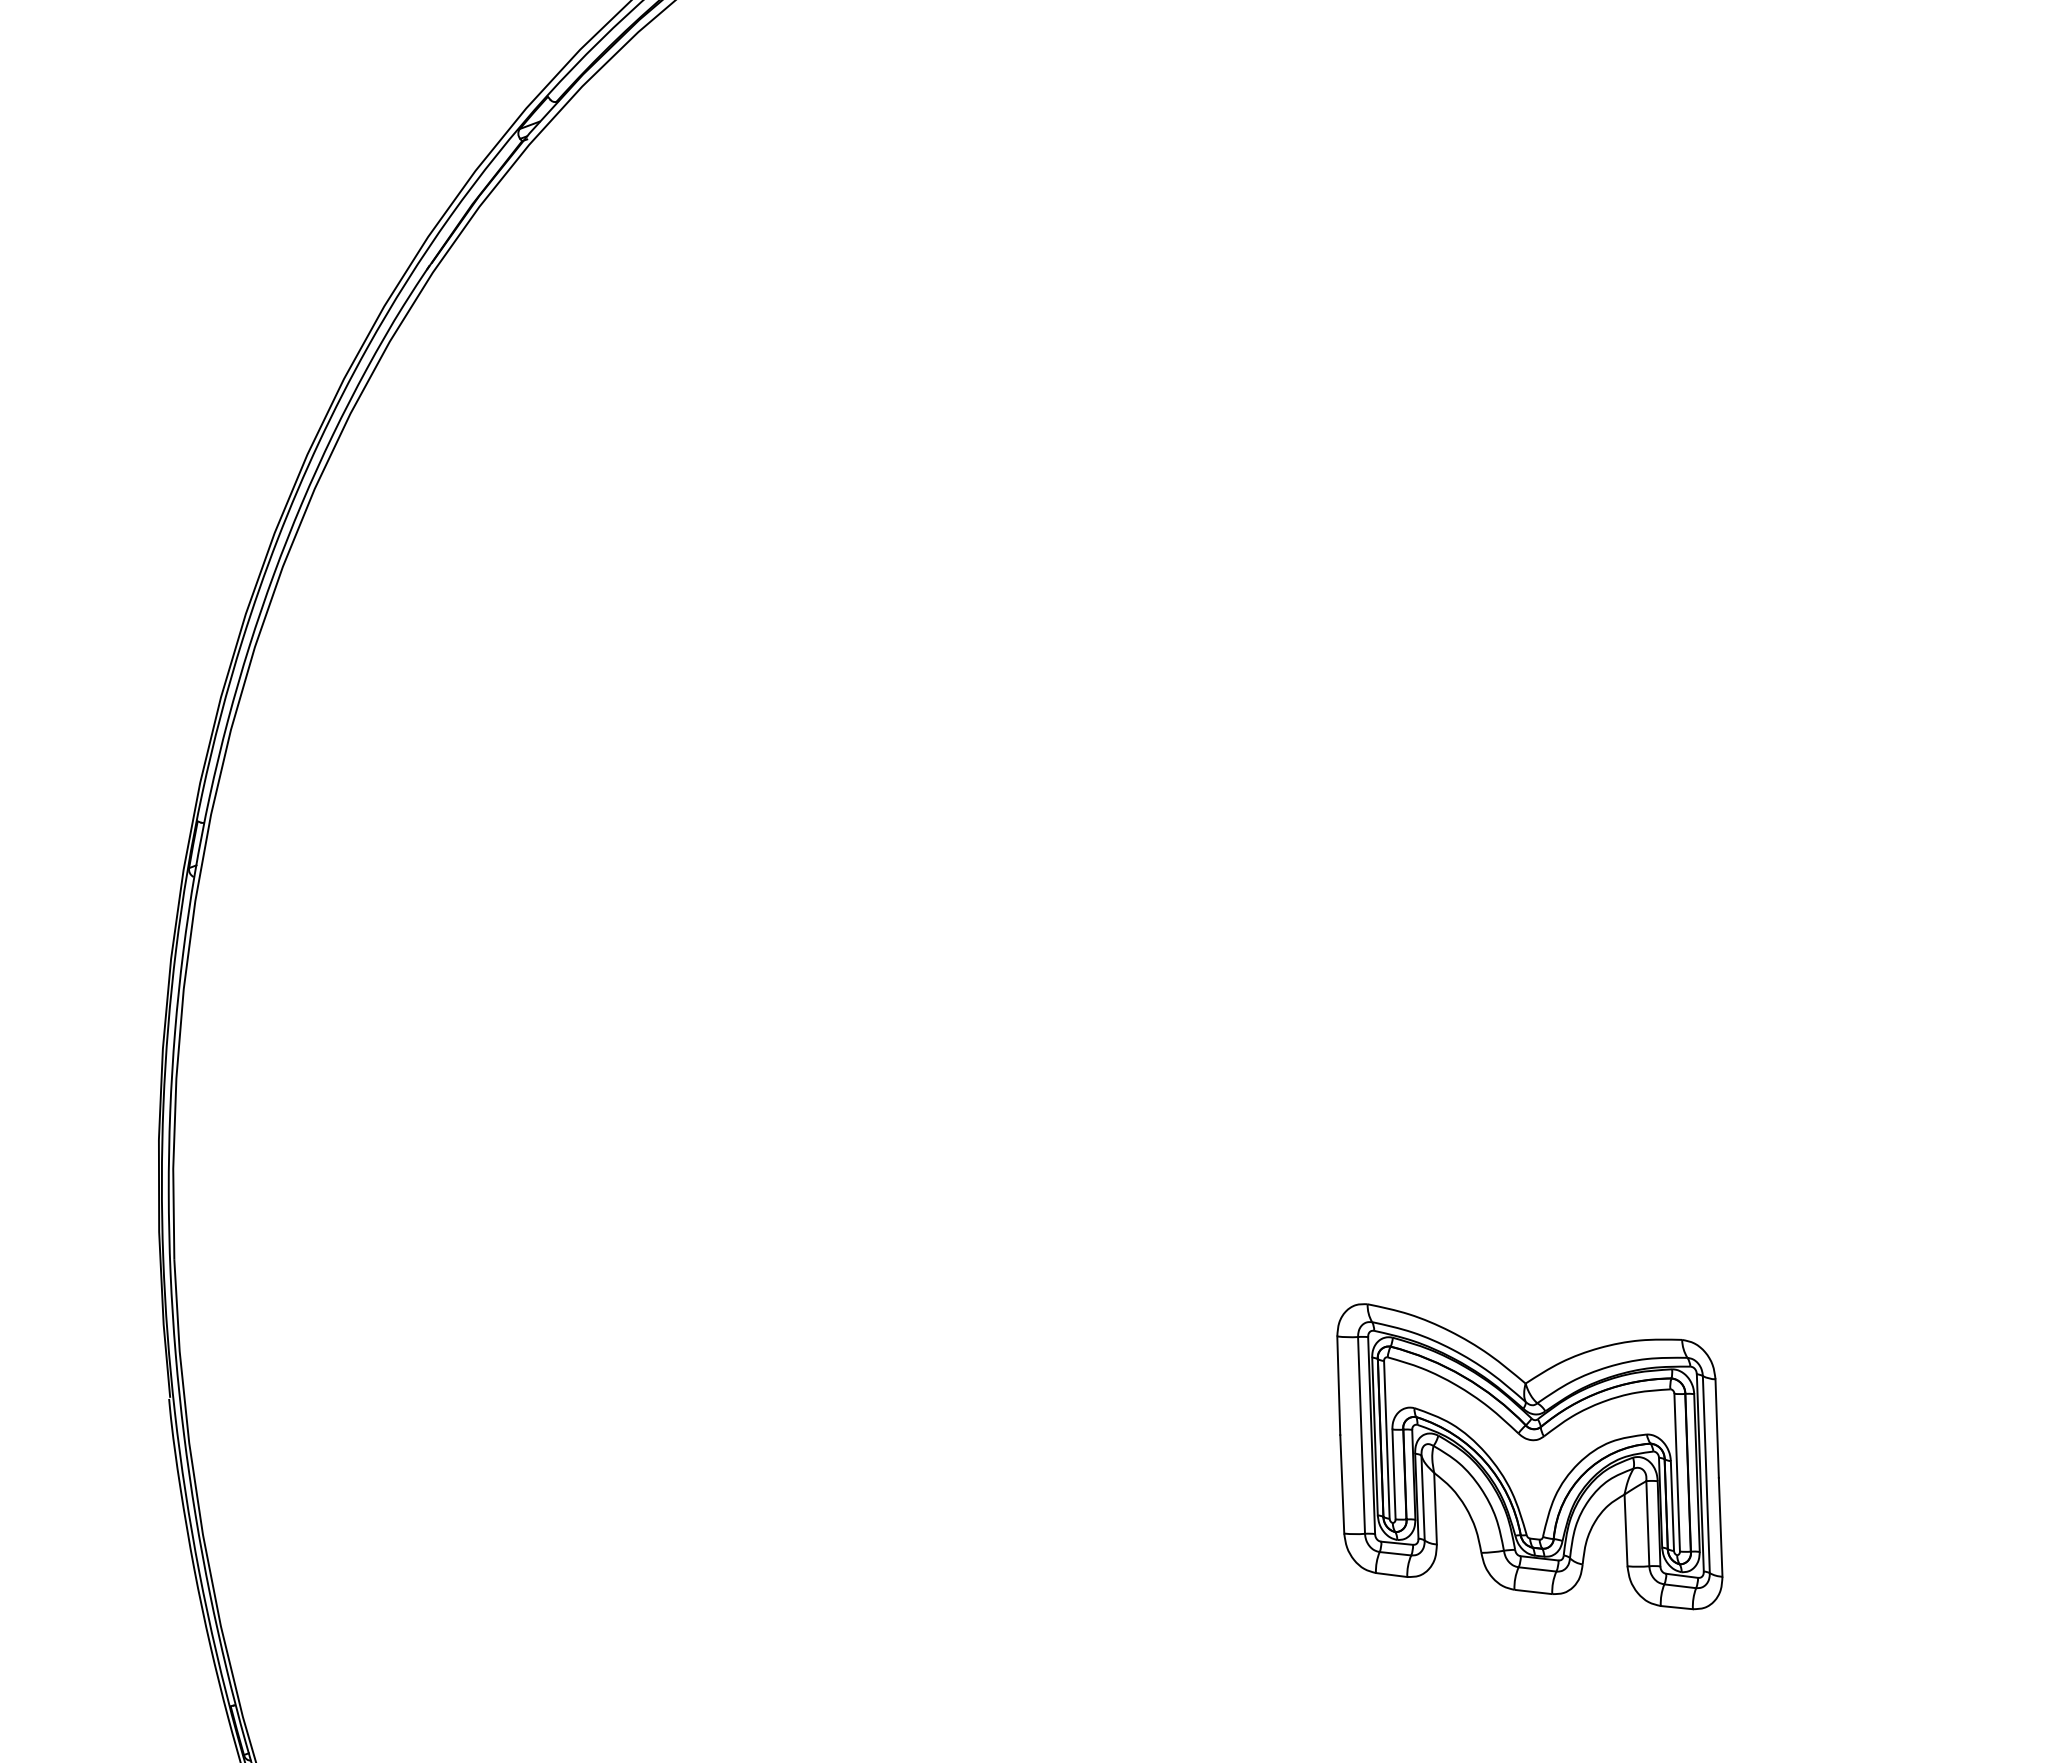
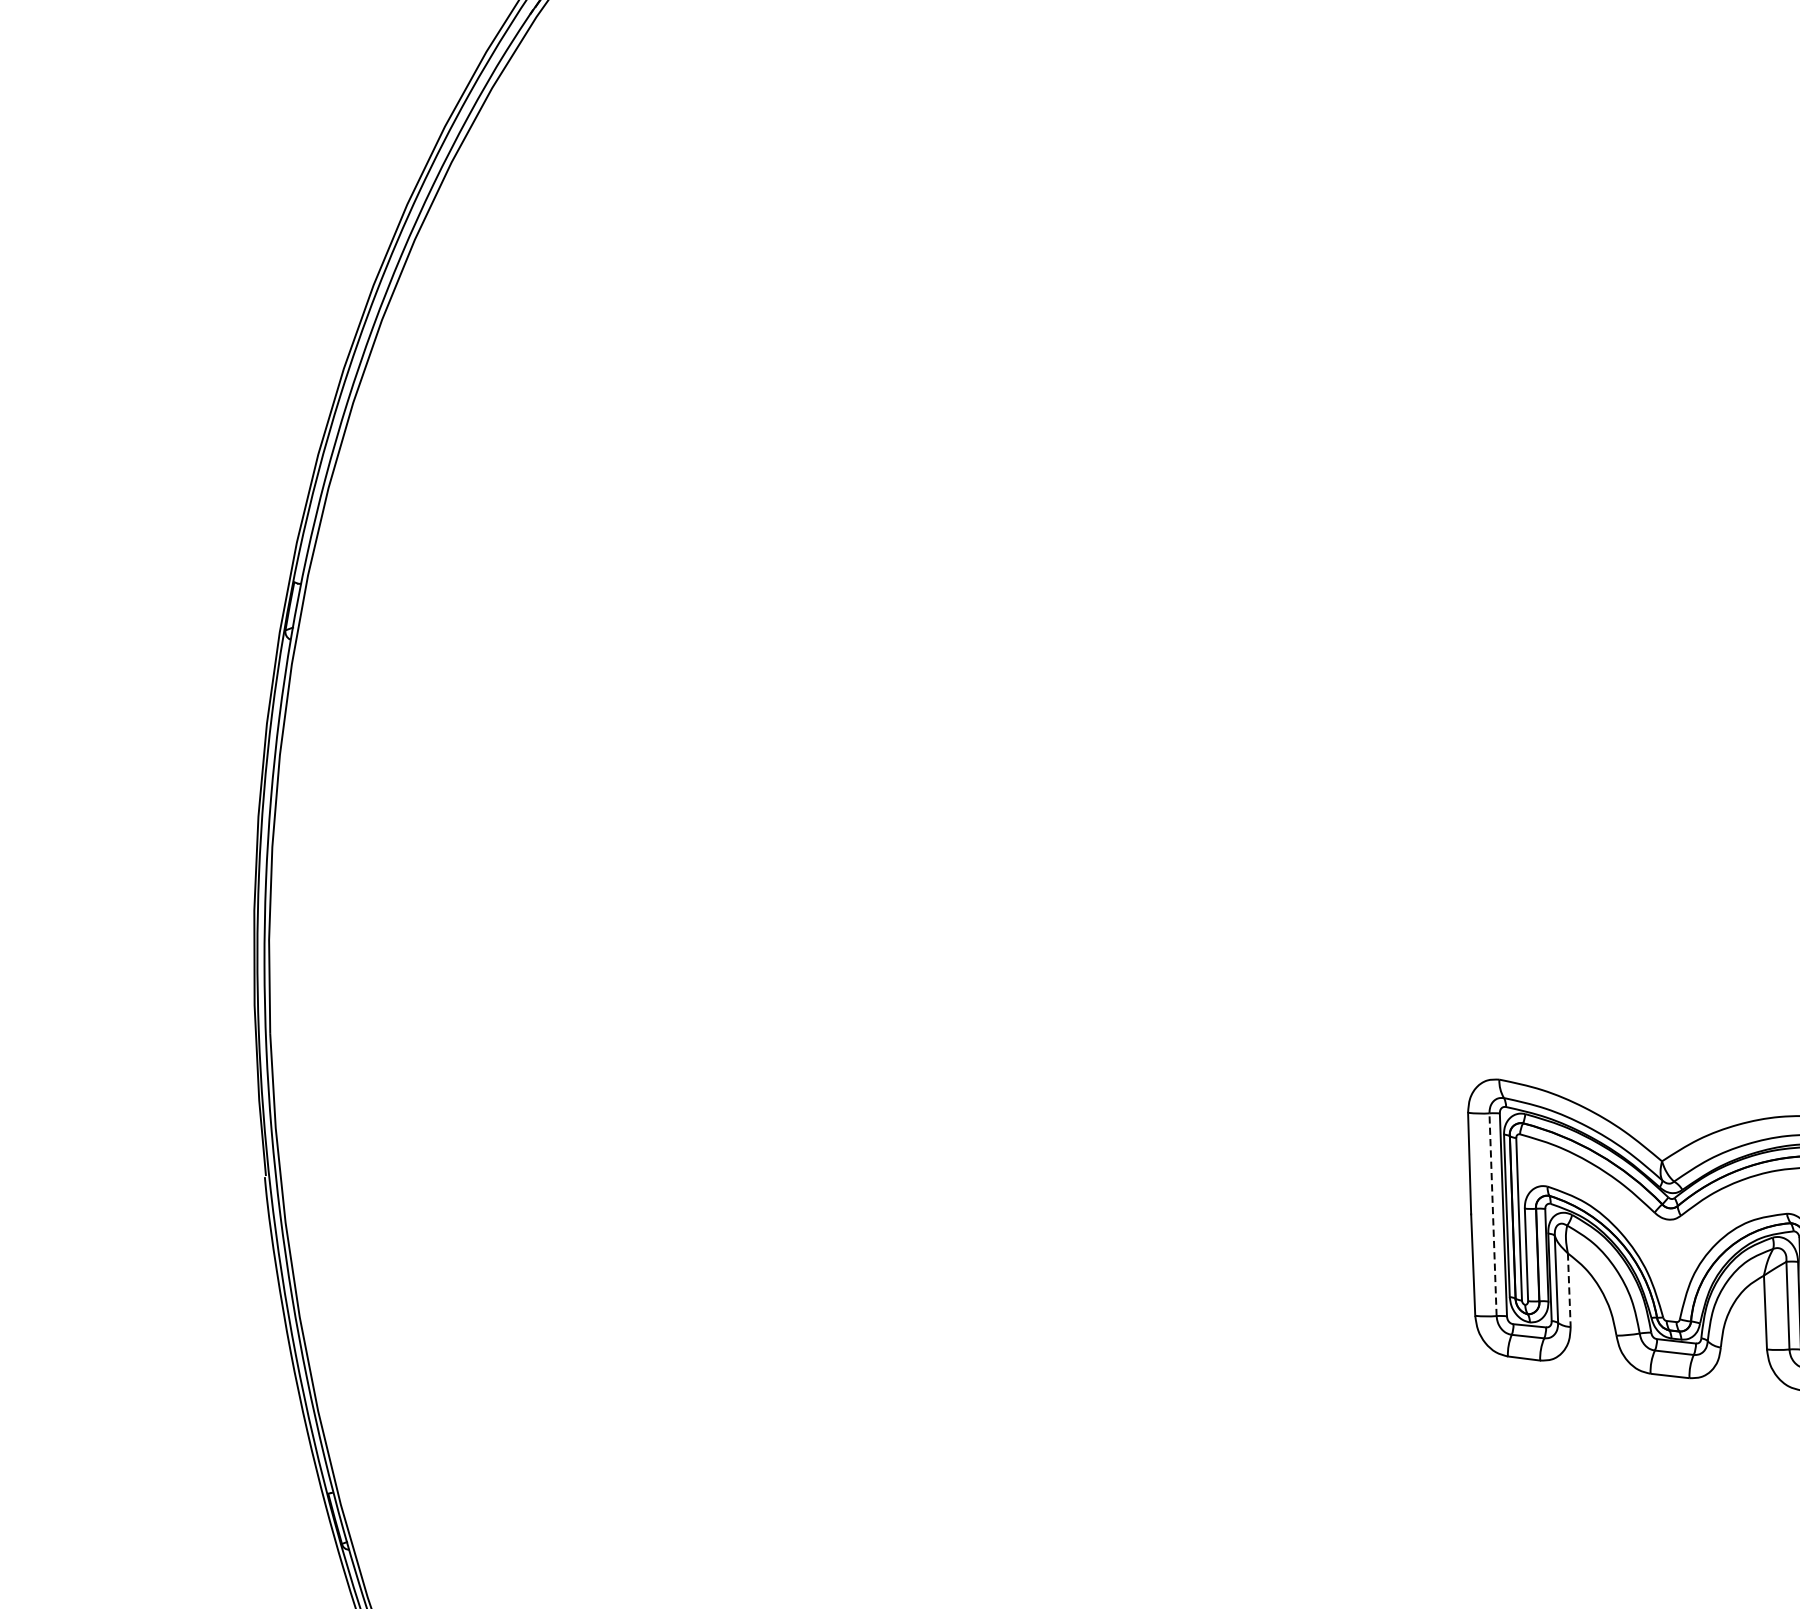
line: (1361, 1434) -> (1493, 1213), solid -> dashed
line: (1435, 1508) -> (1569, 1290), solid -> dashed

